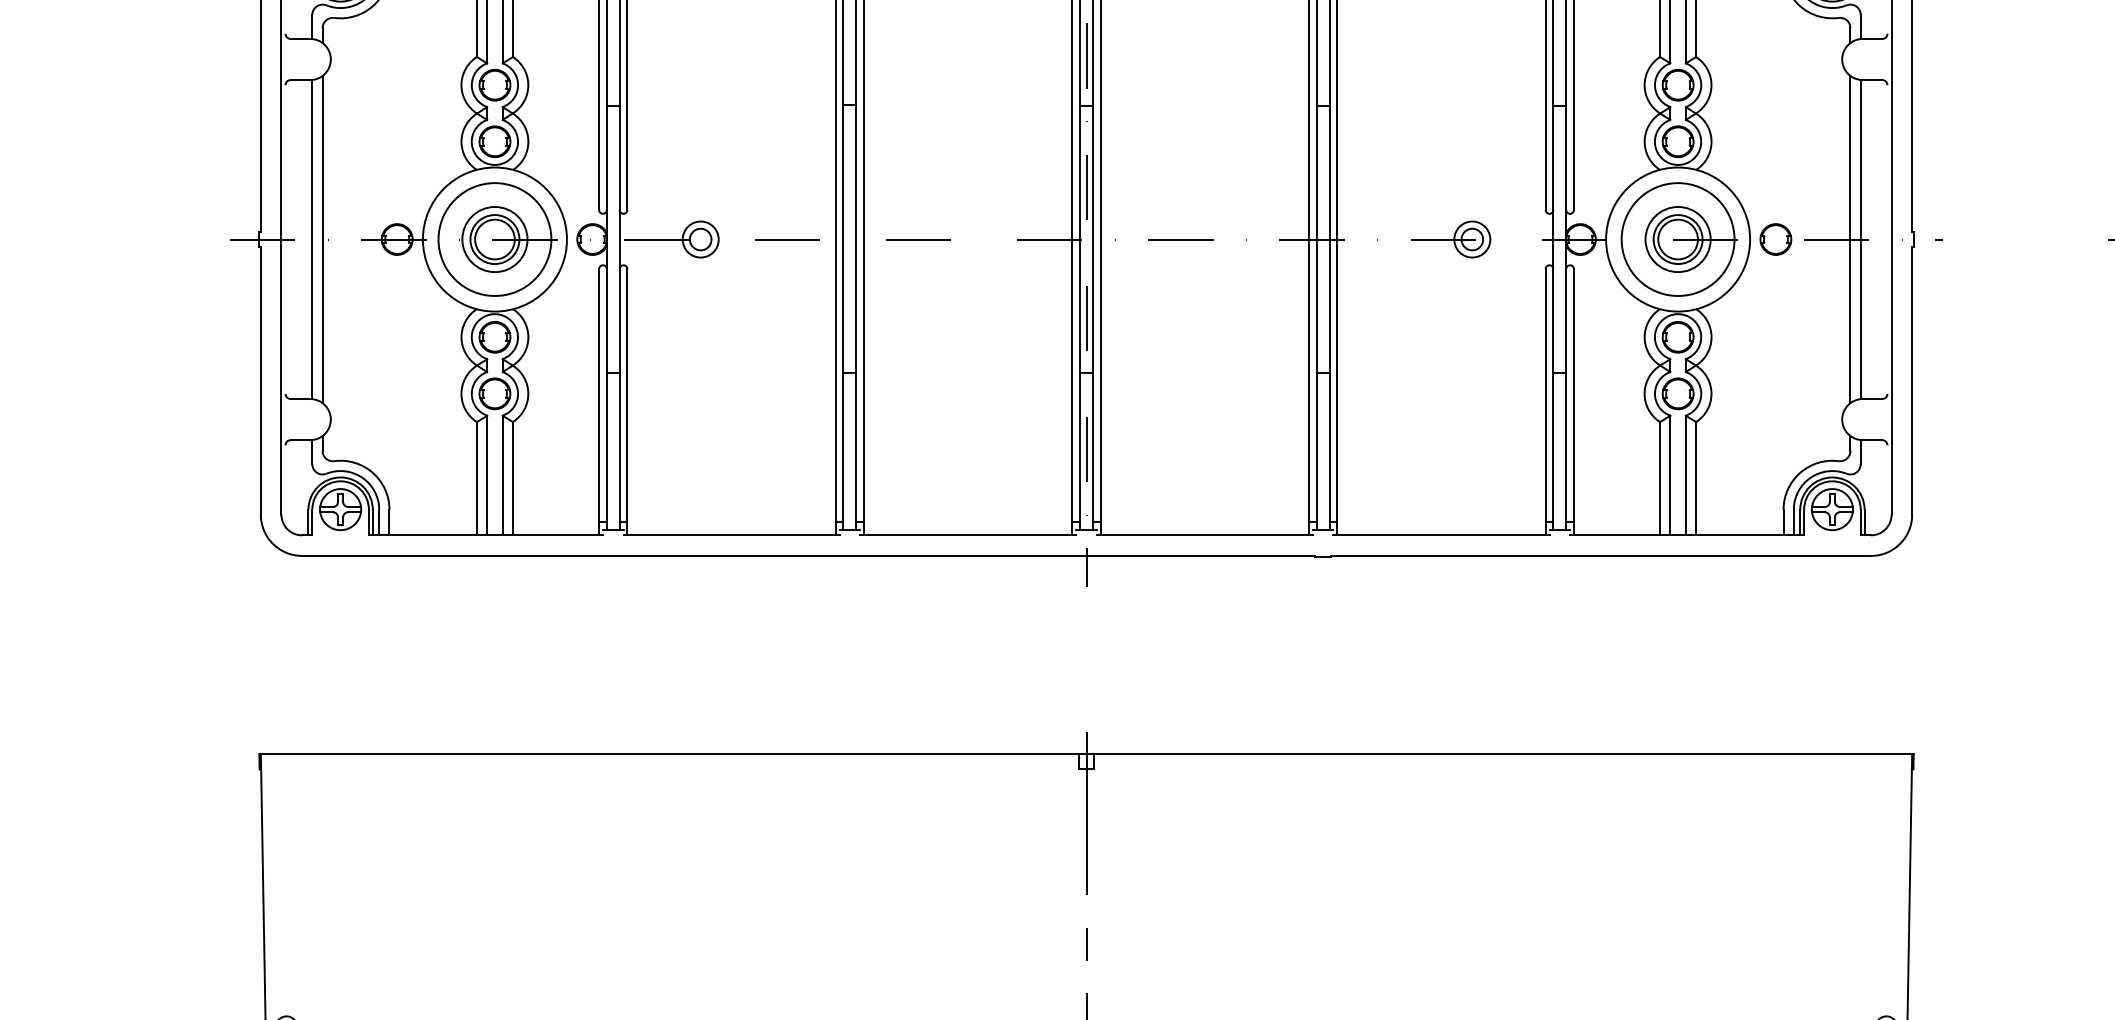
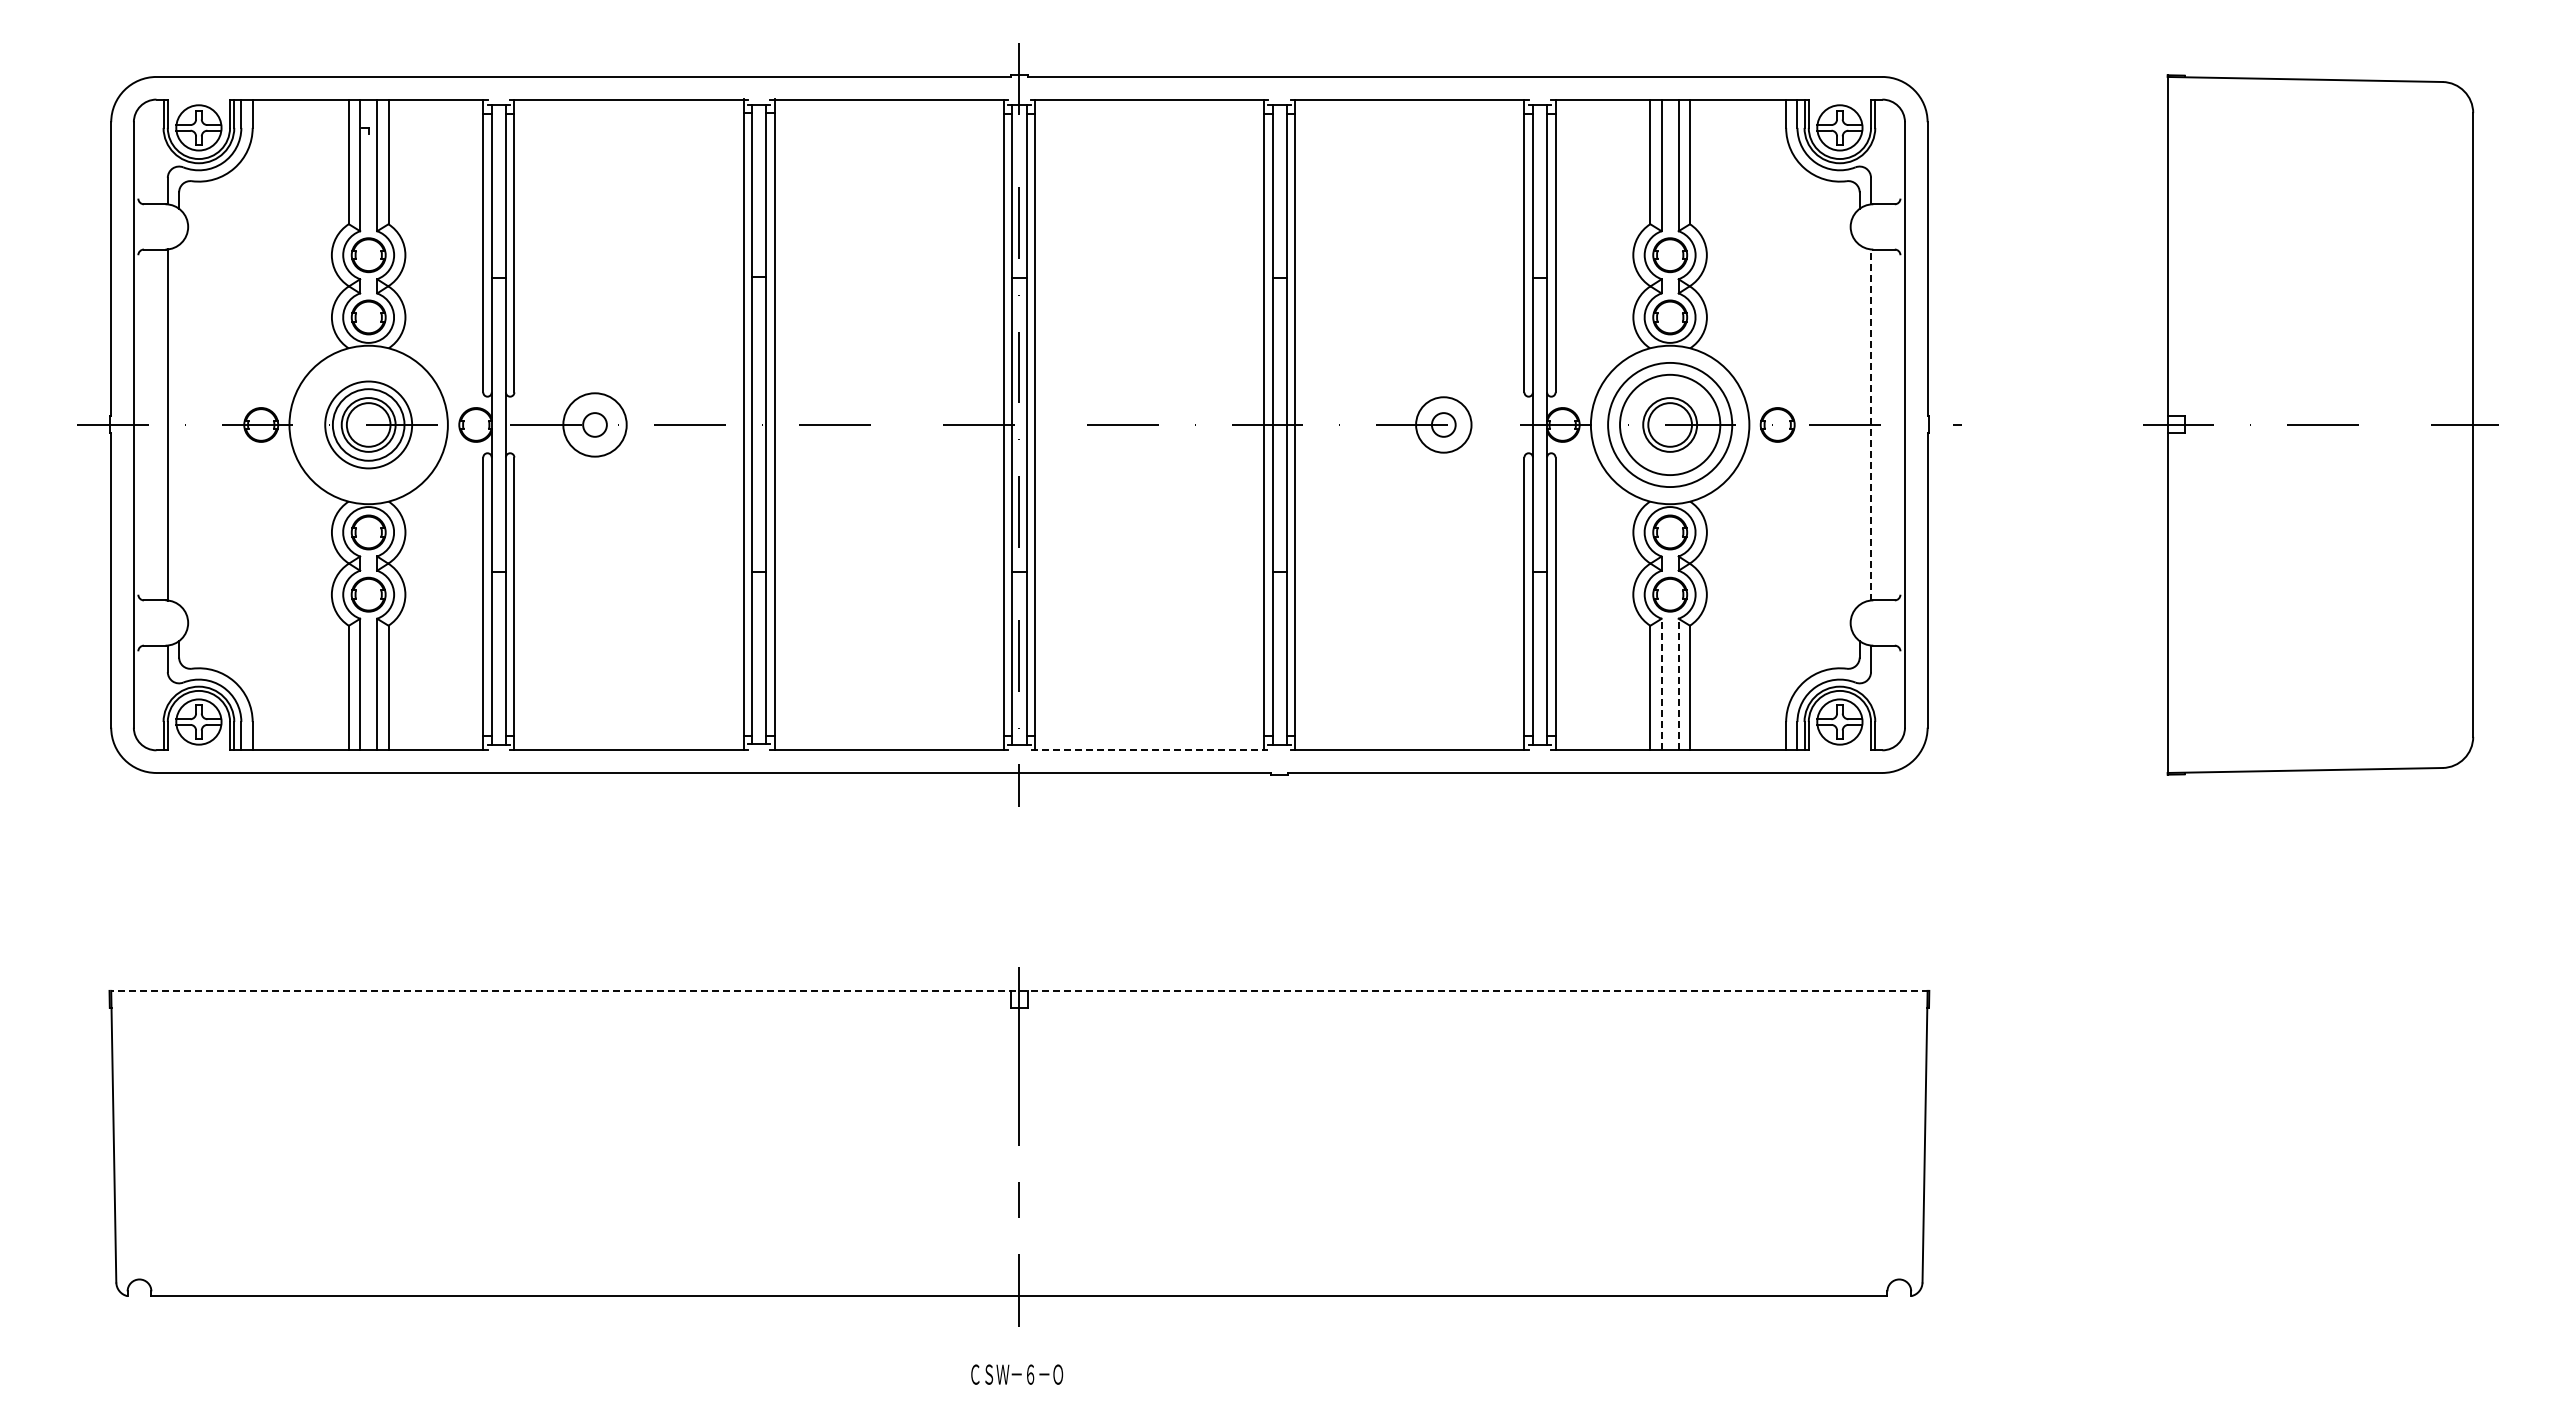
line: (322, 239) -> (179, 424), removed
circle: (494, 239) -> (368, 424), size x0.7
circle: (700, 239) -> (594, 424), size x1.6
circle: (1472, 239) -> (1443, 424), size x1.4
circle: (1677, 239) -> (1669, 424), size x1.4
line: (1850, 239) -> (1859, 424), removed
line: (1861, 239) -> (1871, 424), solid -> dashed
line: (1670, 475) -> (1661, 684), solid -> dashed
line: (1685, 475) -> (1678, 684), solid -> dashed
line: (1204, 535) -> (1149, 750), solid -> dashed
line: (1086, 753) -> (1019, 990), solid -> dashed

